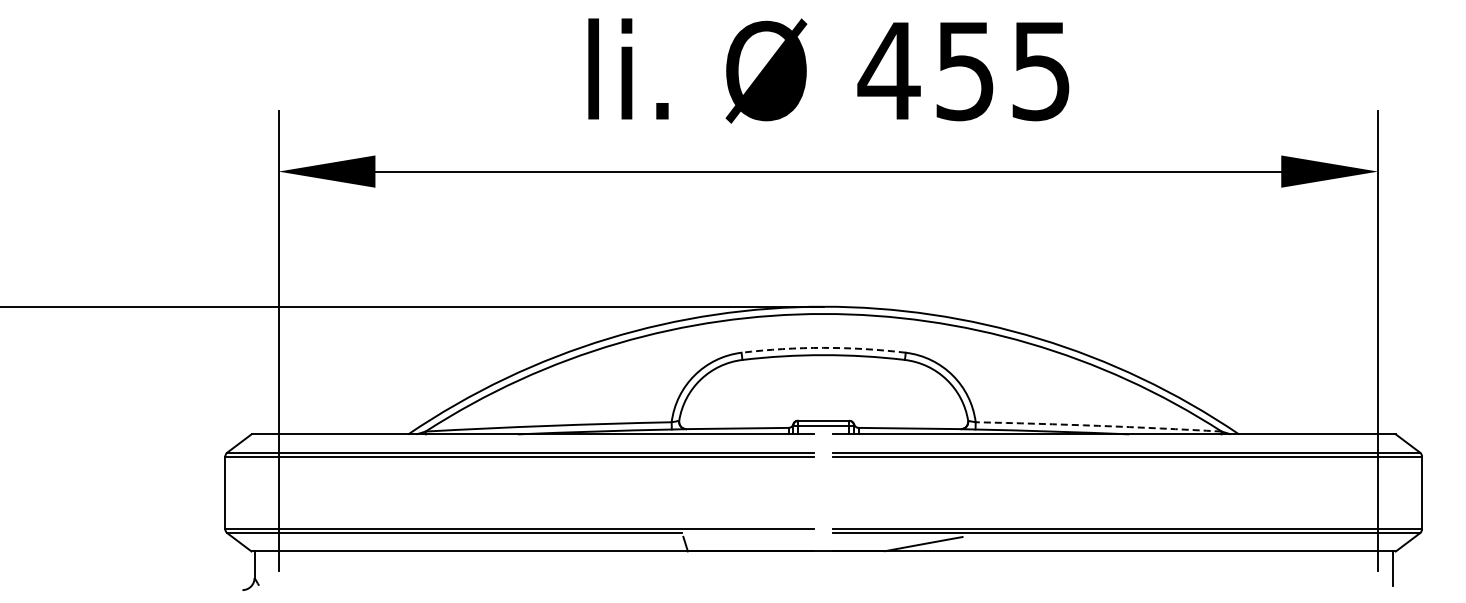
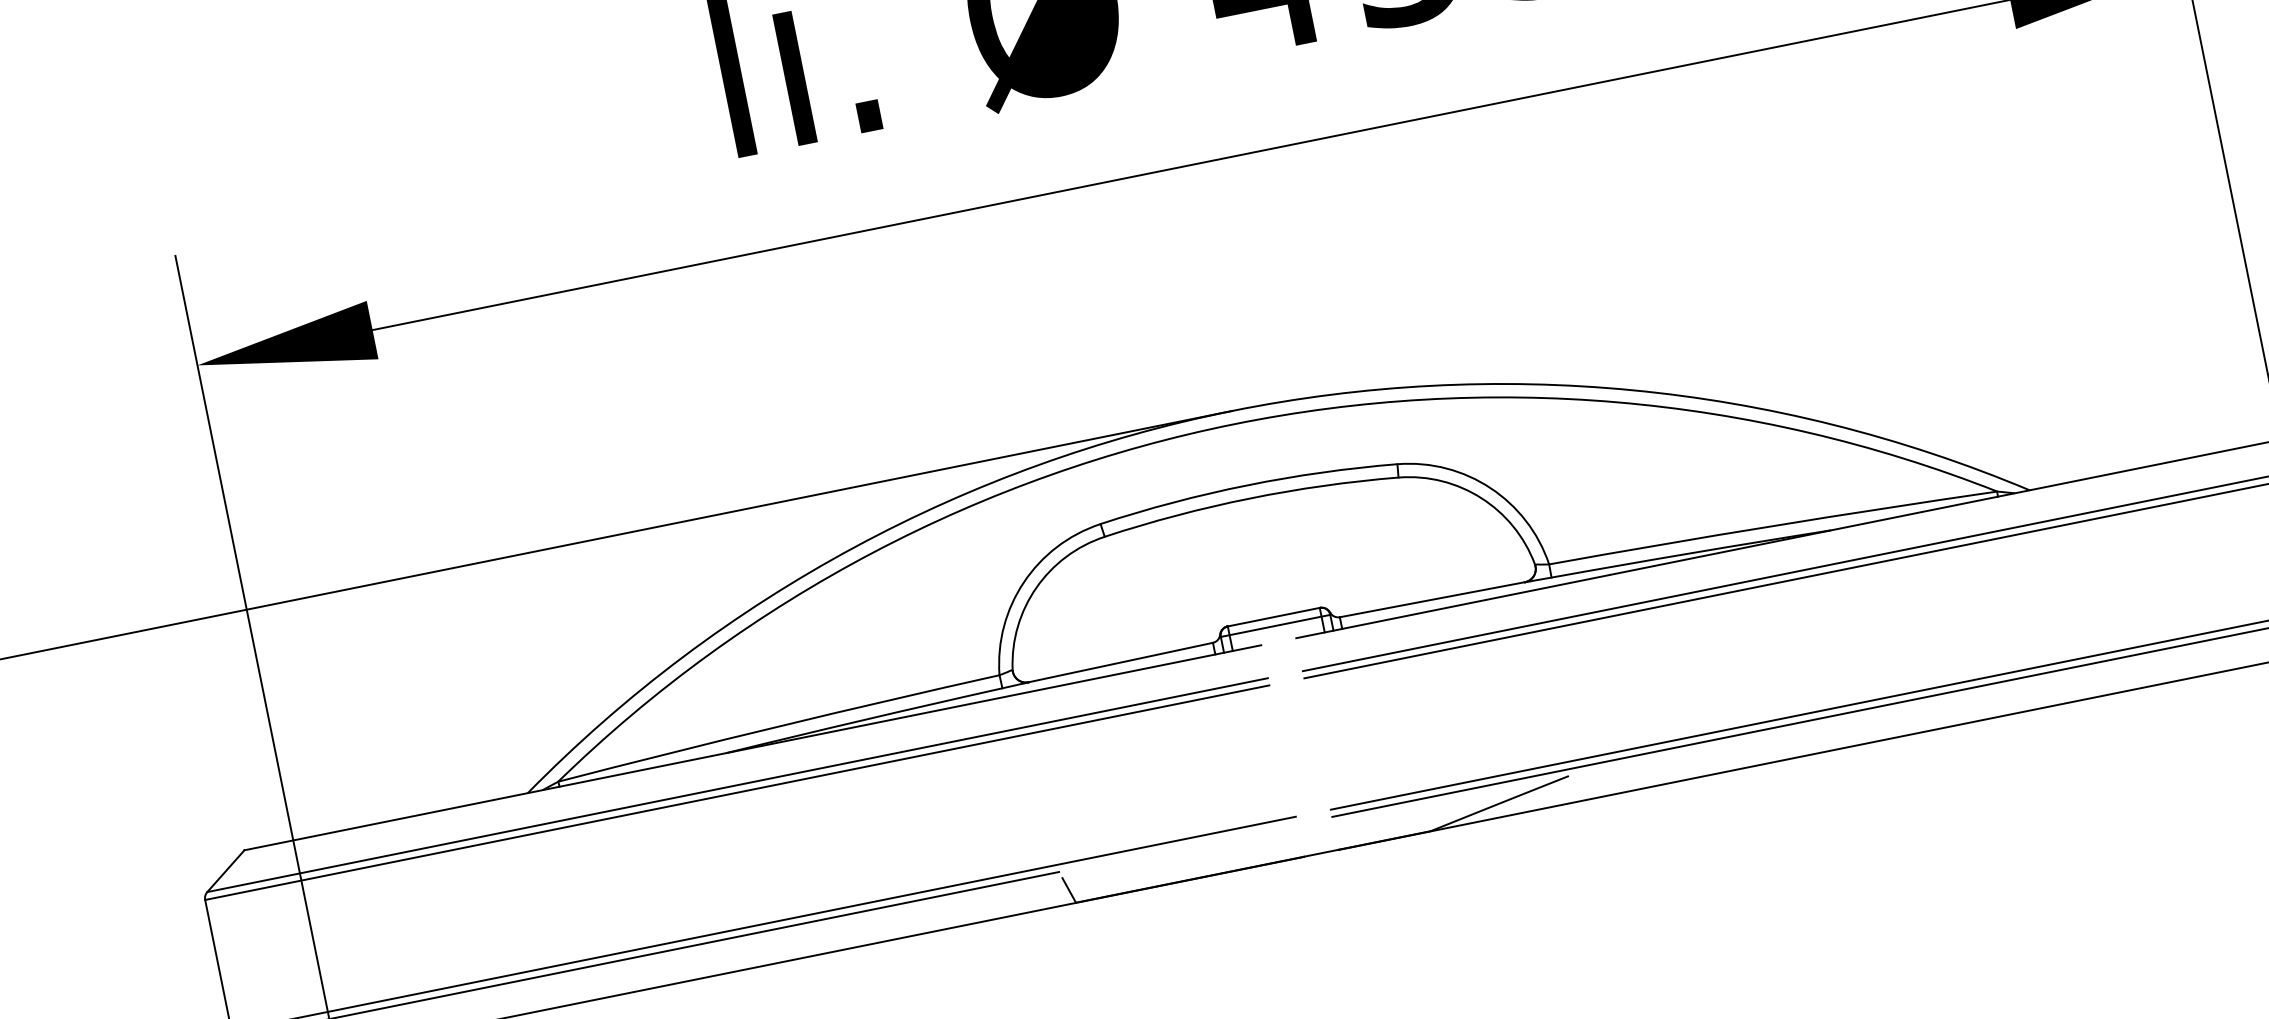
arc: (823, 347) -> (1246, 484), dashed -> solid
arc: (1098, 425) -> (1772, 525), dashed -> solid

